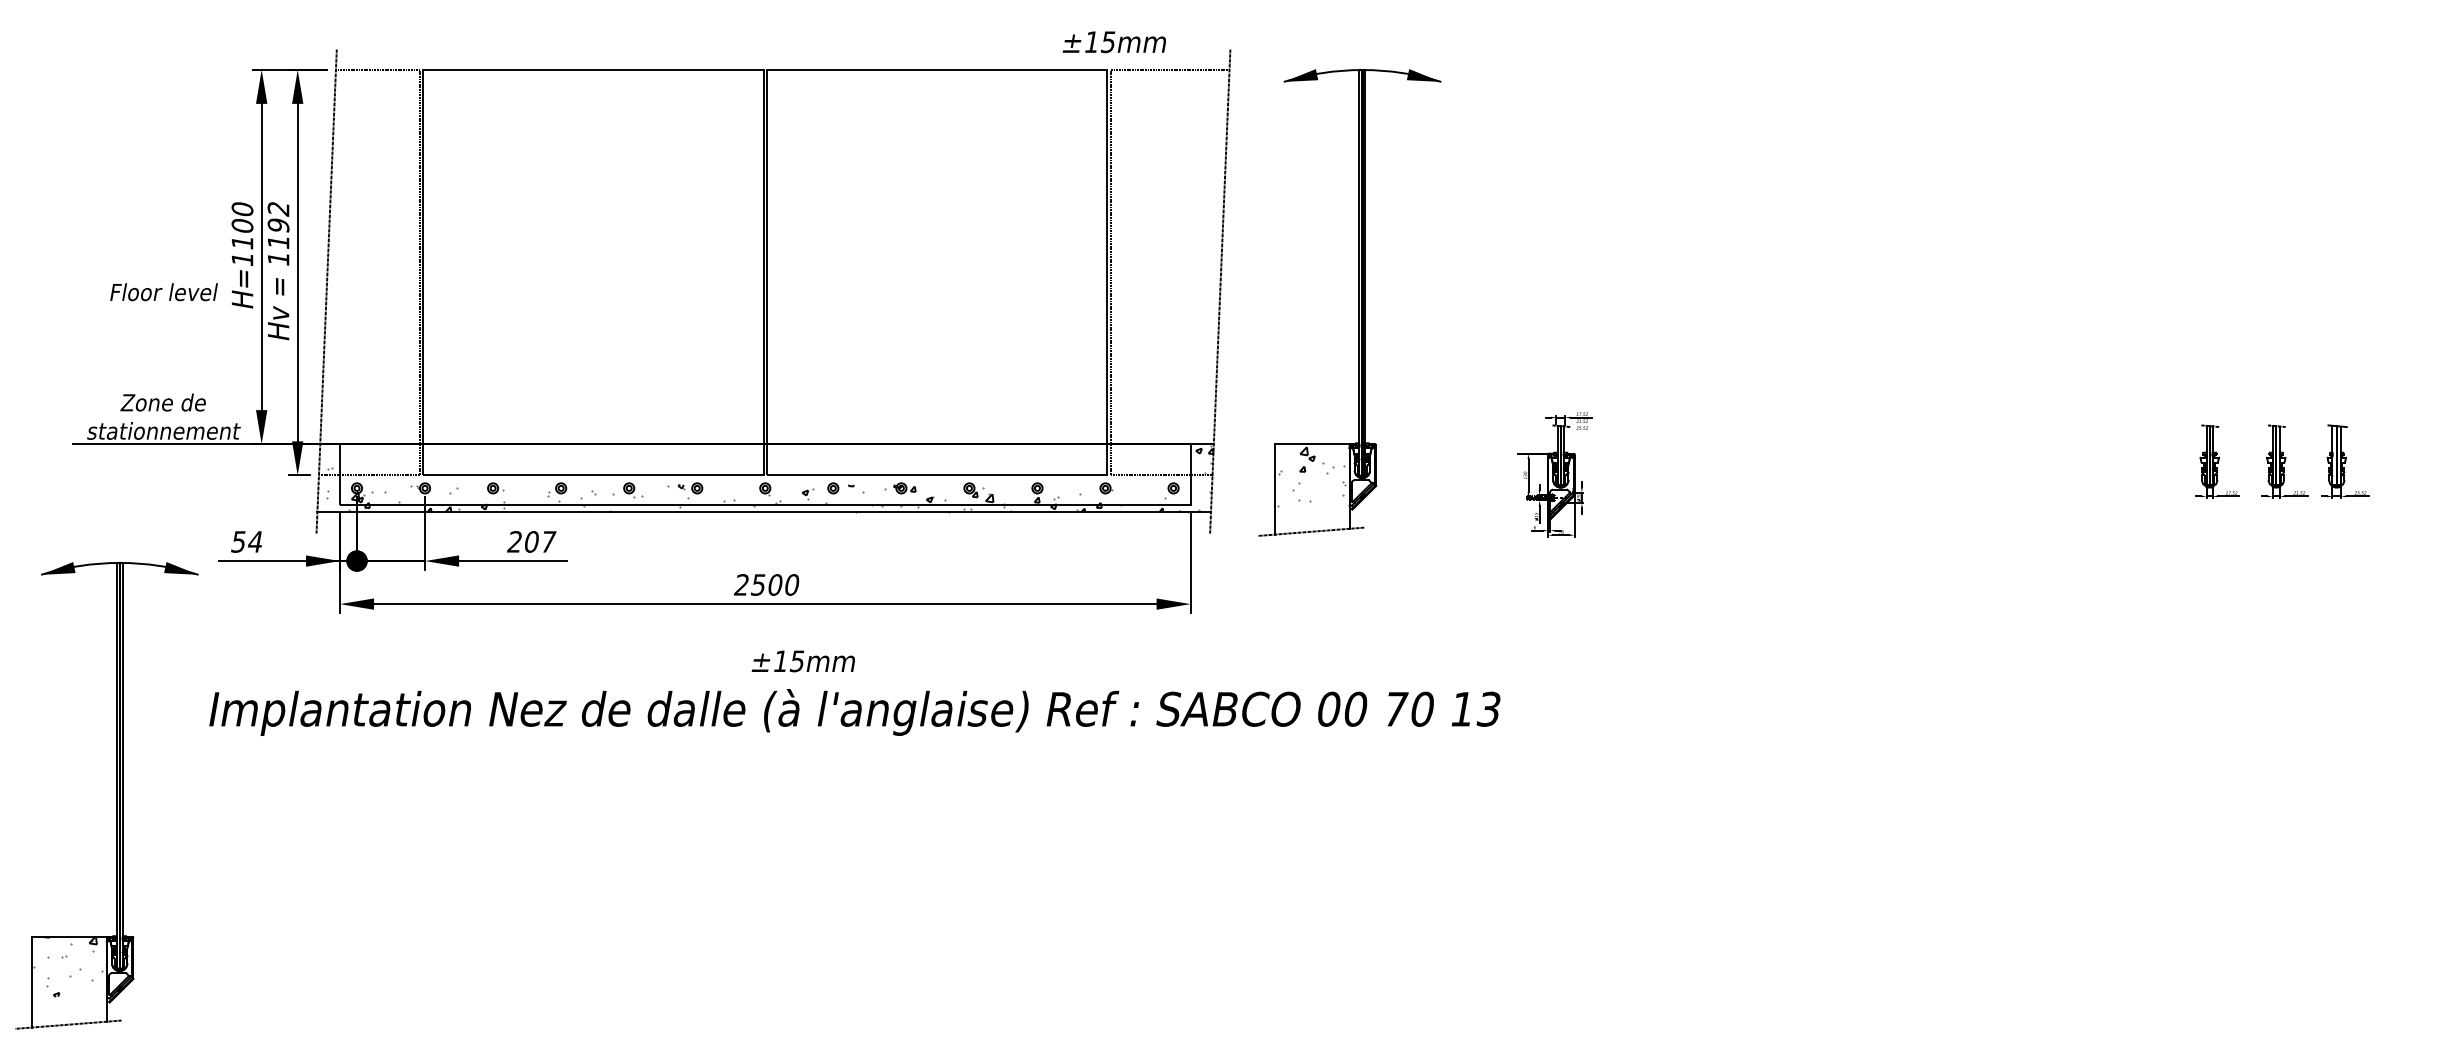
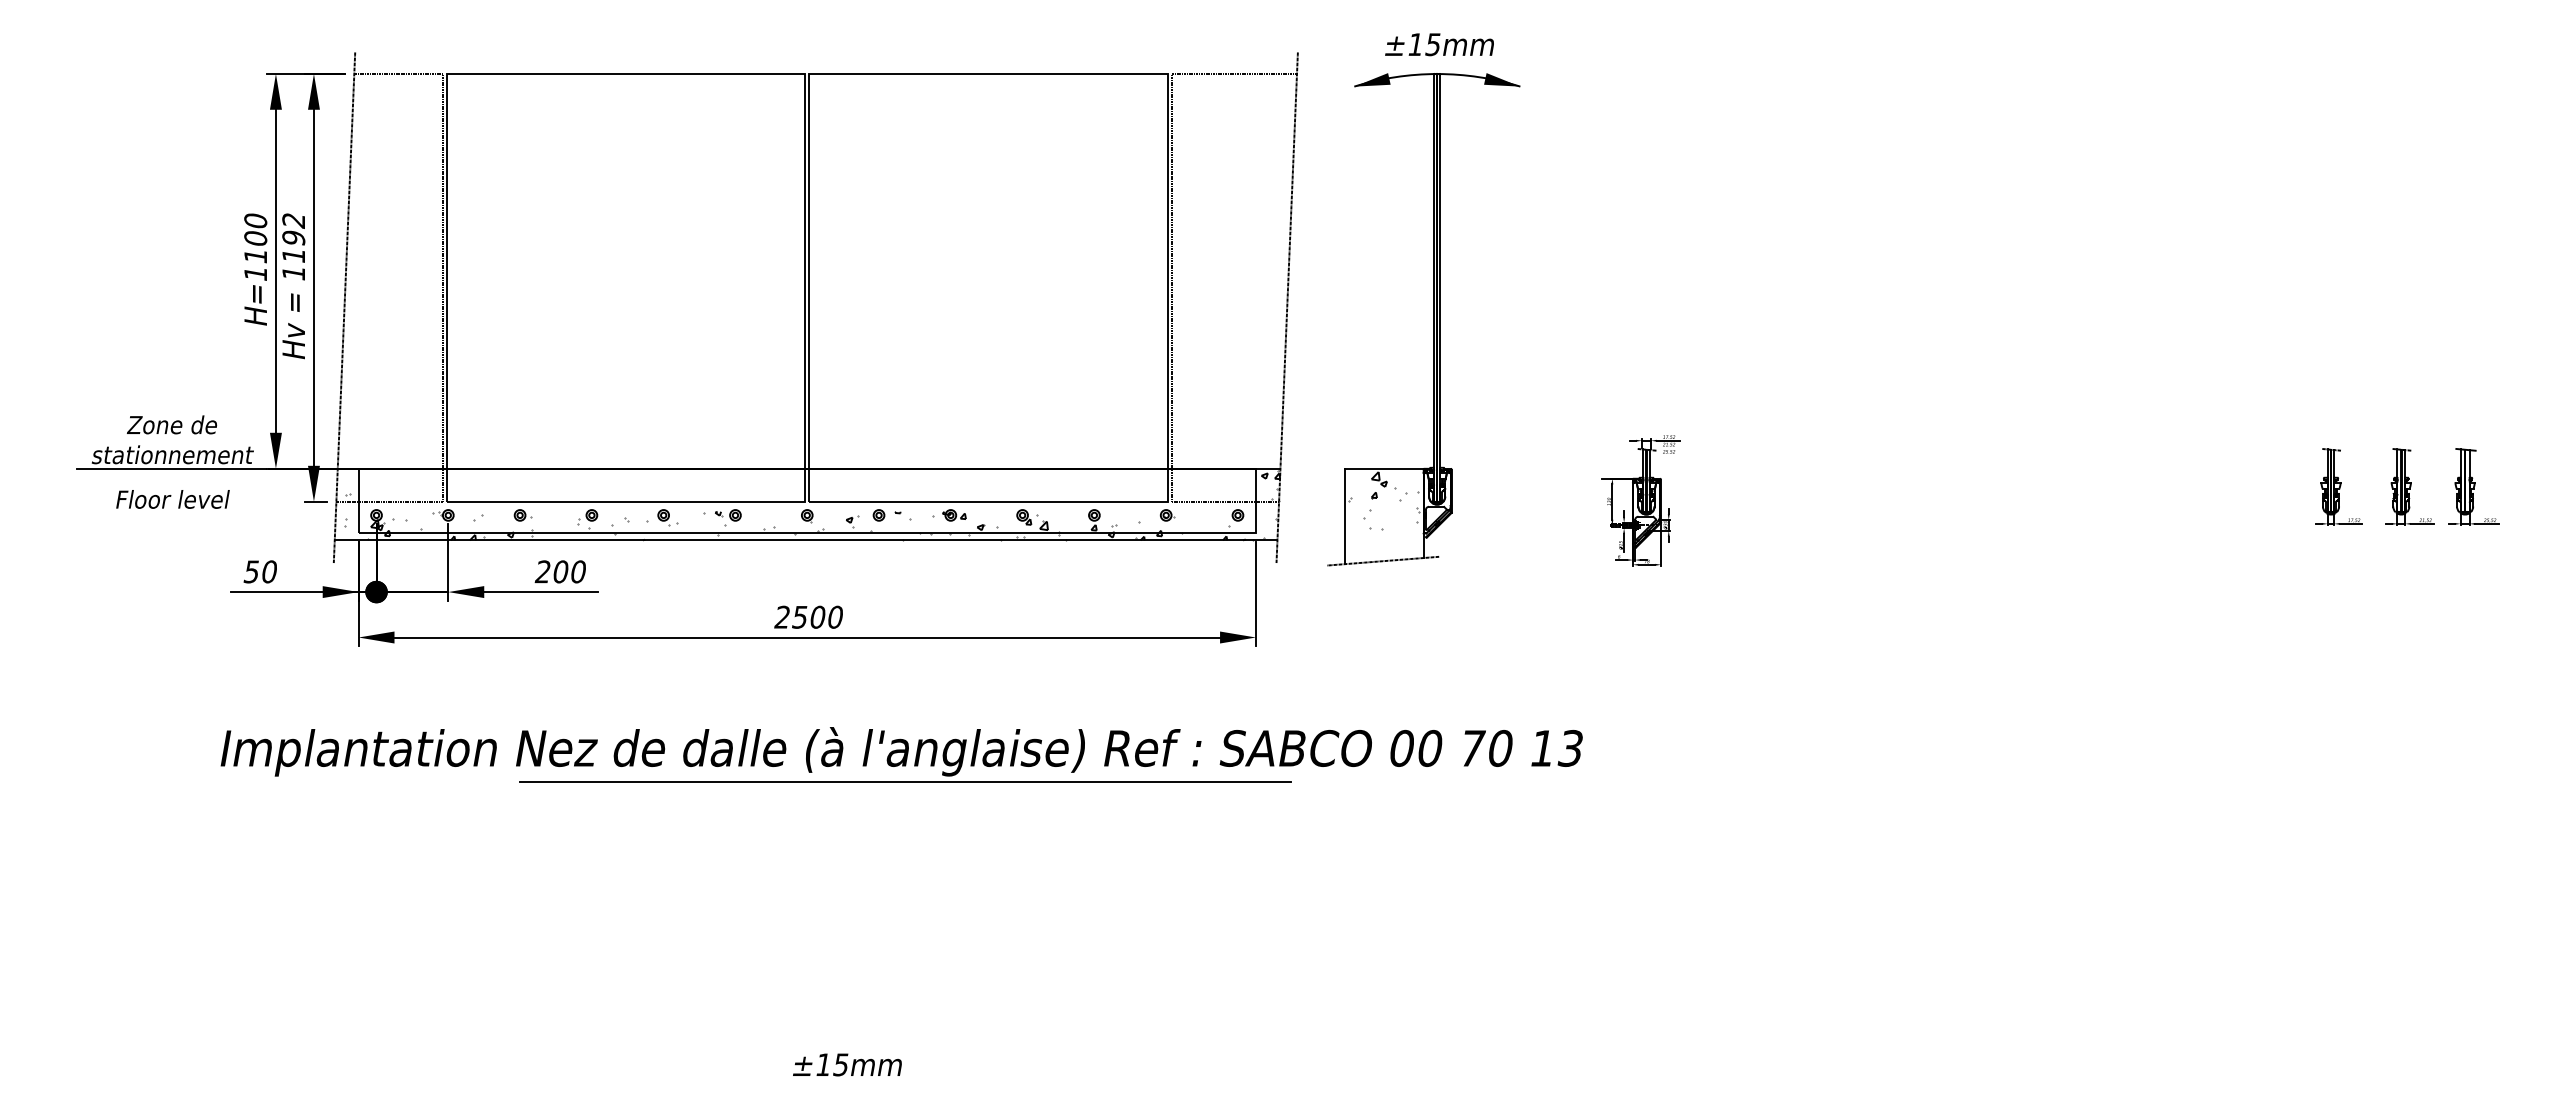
text: (1114, 42) -> (1439, 44), moved
text: (163, 292) -> (172, 499), moved
text: (254, 541) -> (268, 571), 54 -> 50
text: (548, 541) -> (578, 571), 207 -> 200
text: (803, 660) -> (847, 1064), moved
line: (858, 740) -> (905, 781), added
part: (116, 795) -> (122, 839), removed

